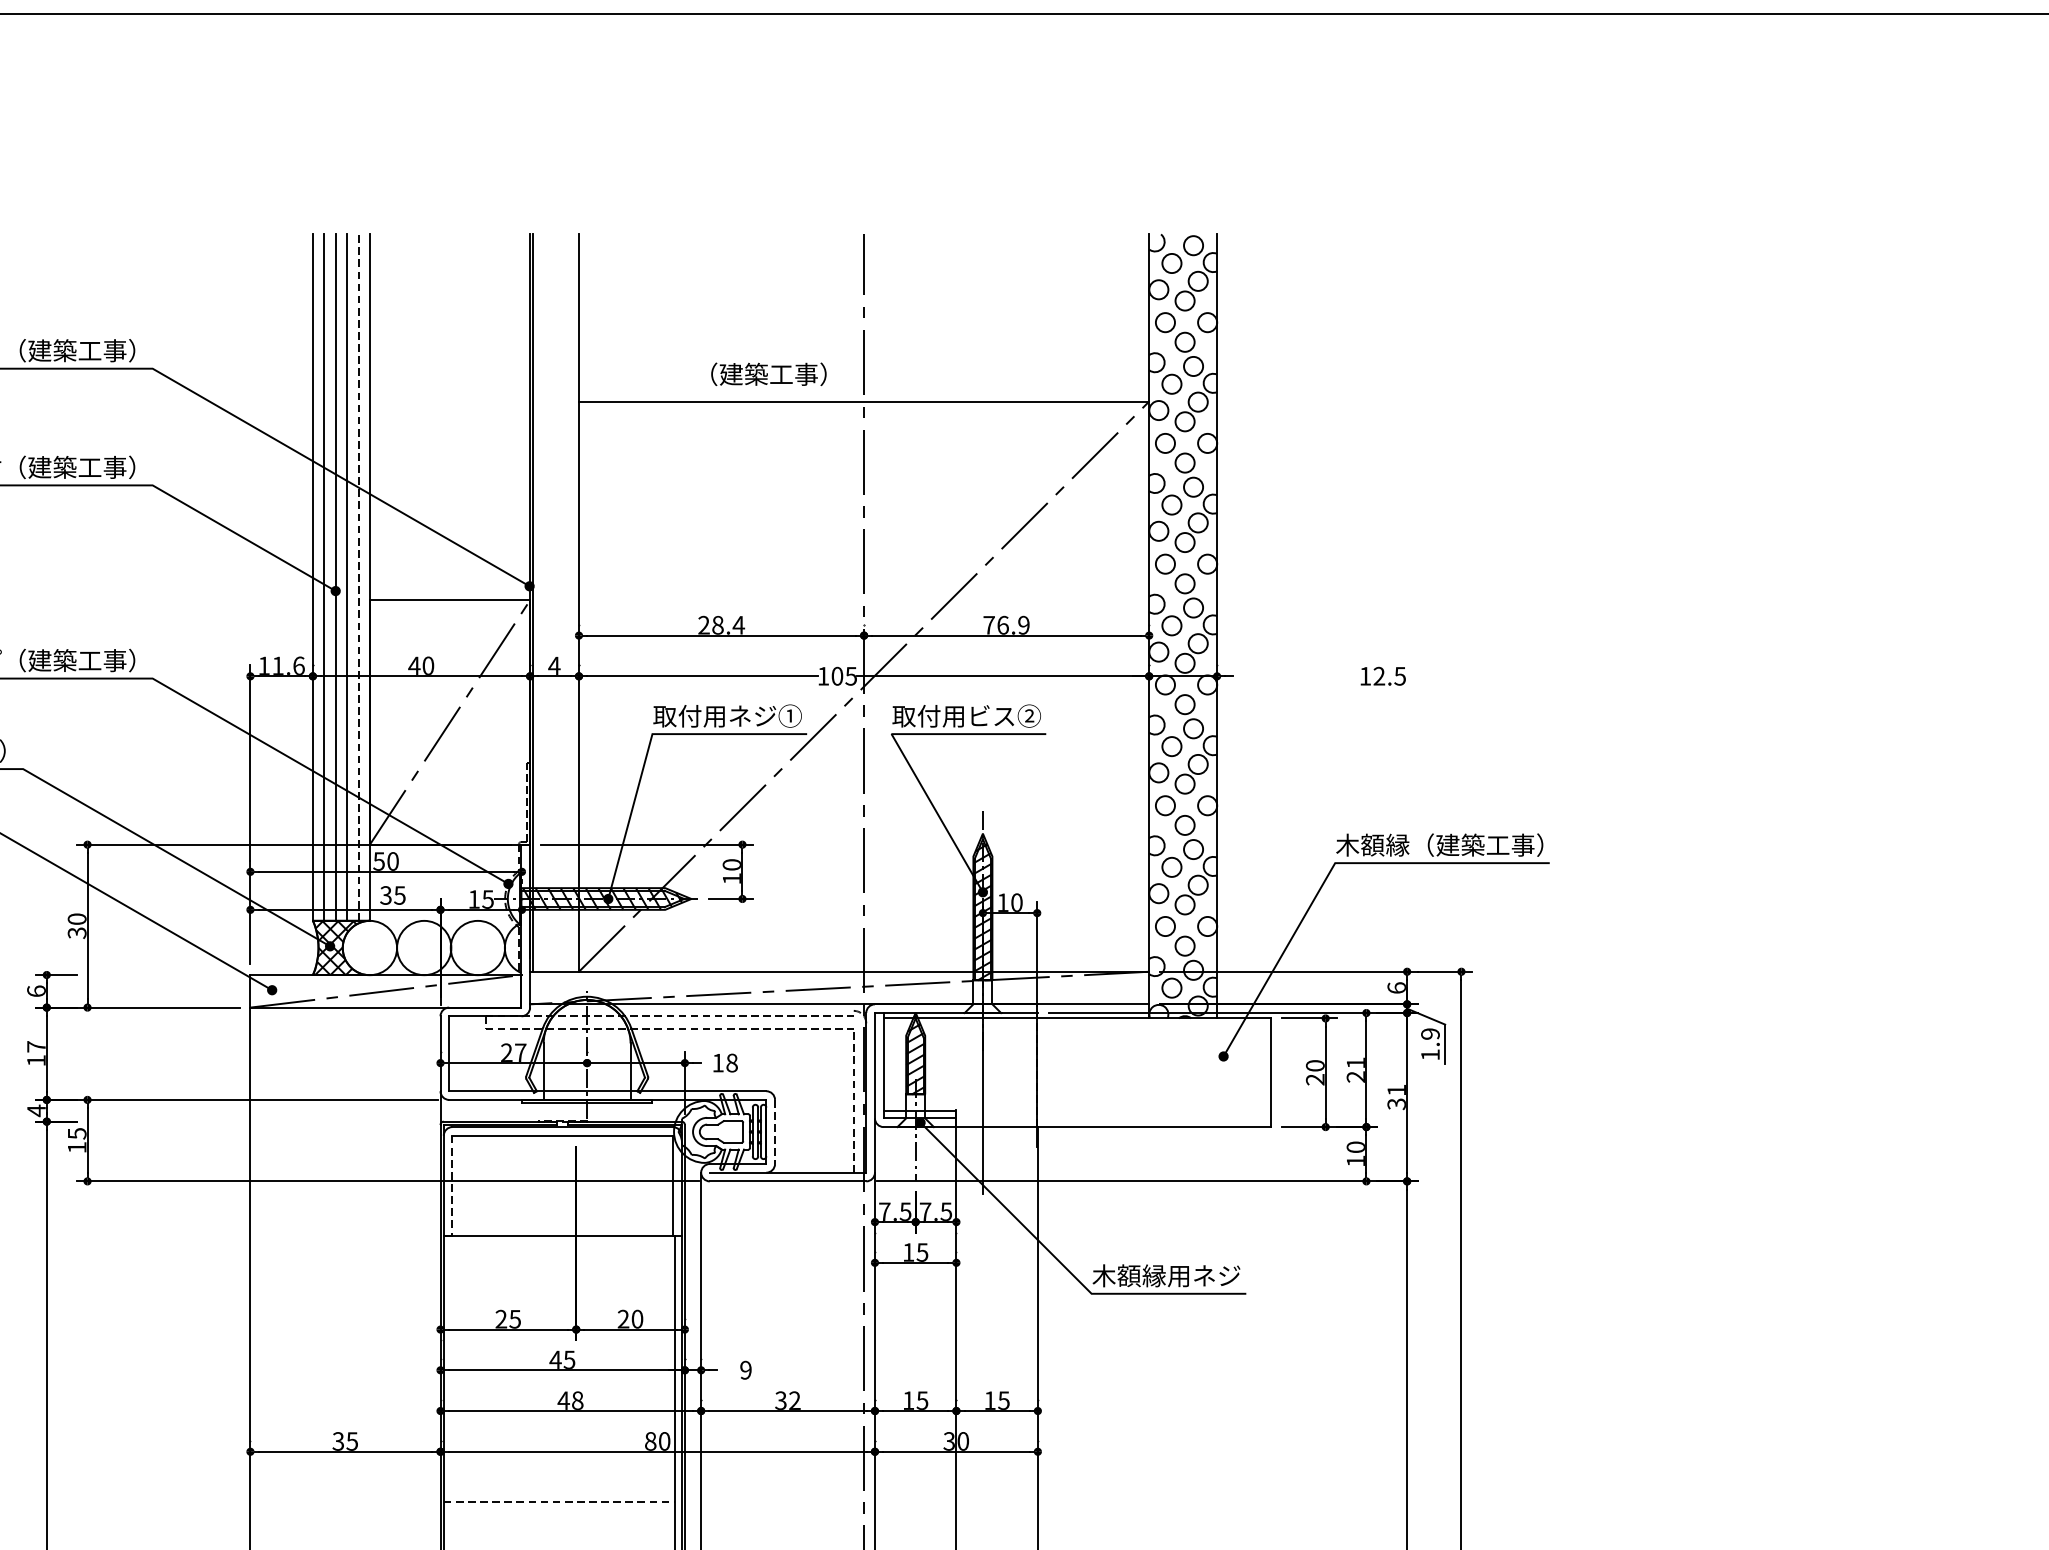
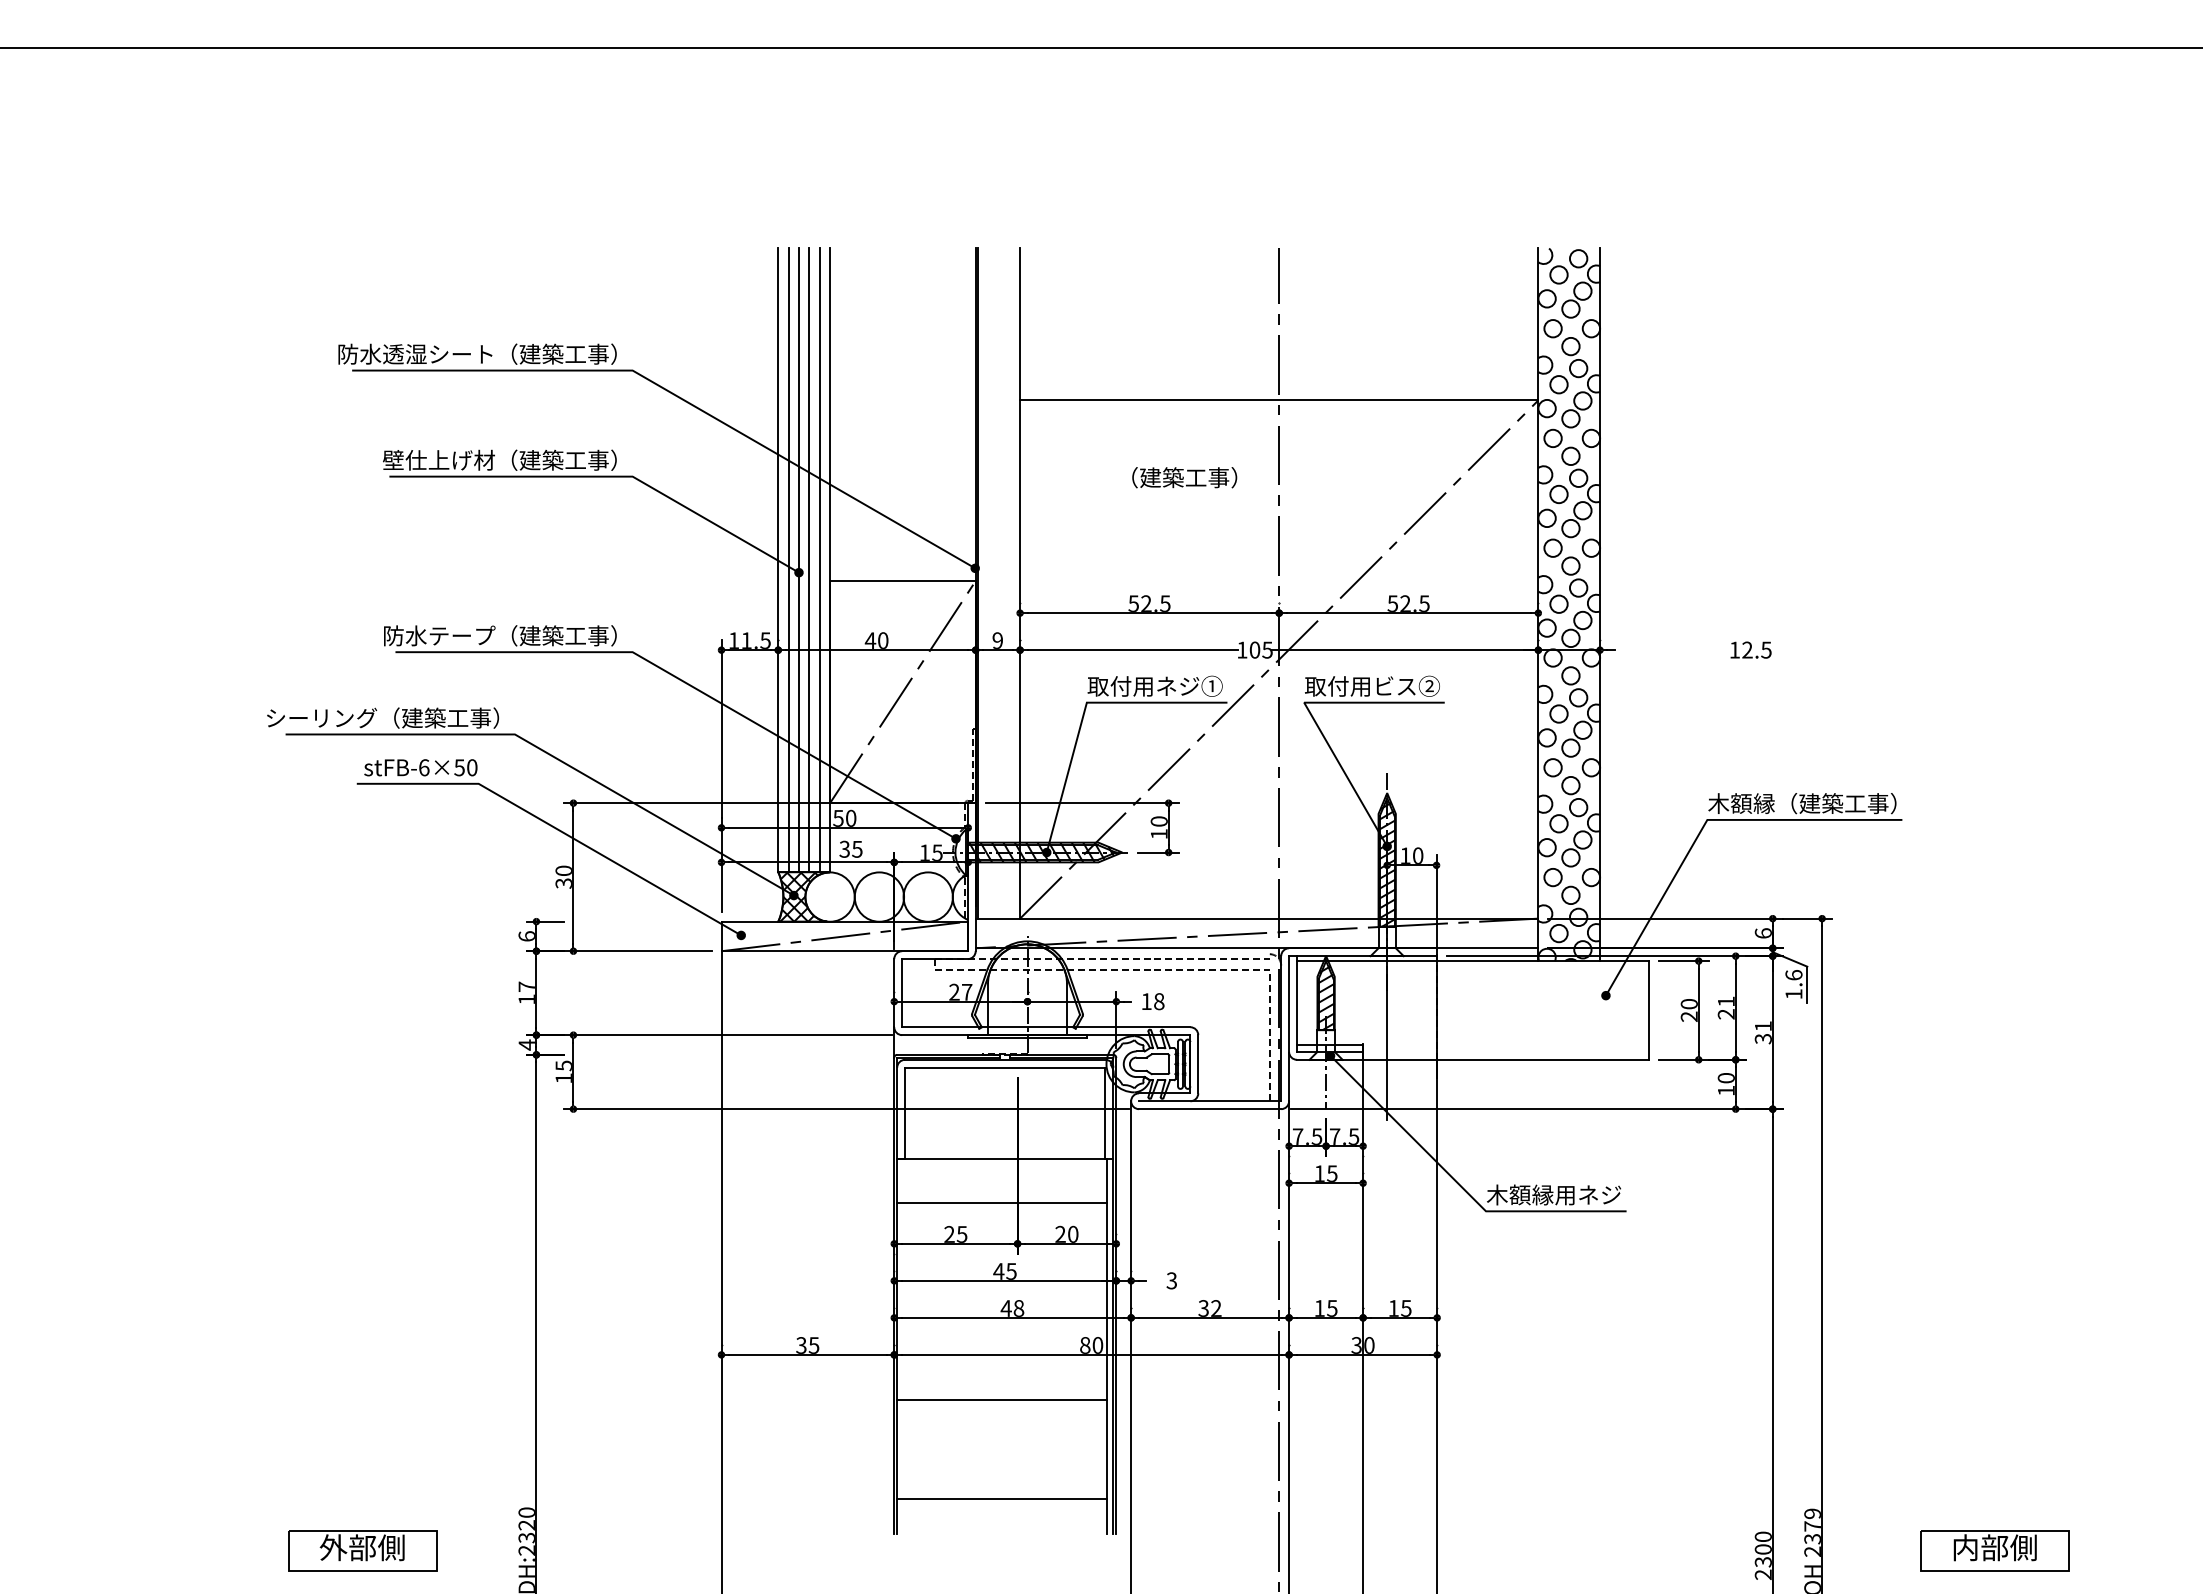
text: (768, 374) -> (1184, 477), moved
line: (358, 576) -> (819, 559), dashed -> solid
text: (721, 624) -> (1149, 603), 28.4 -> 52.5
text: (1006, 624) -> (1408, 603), 76.9 -> 52.5
text: (298, 665) -> (765, 640), 11.6 -> 11.5
text: (554, 665) -> (997, 640), 4 -> 9
text: (1429, 1034) -> (1793, 975), 1.9 -> 1.6
line: (775, 1132) -> (1198, 1064), dashed -> solid
line: (452, 1186) -> (905, 1113), dashed -> solid
line: (559, 1284) -> (1002, 1202), added
text: (745, 1369) -> (1171, 1280), 9 -> 3
line: (559, 1501) -> (1002, 1400), dashed -> solid

